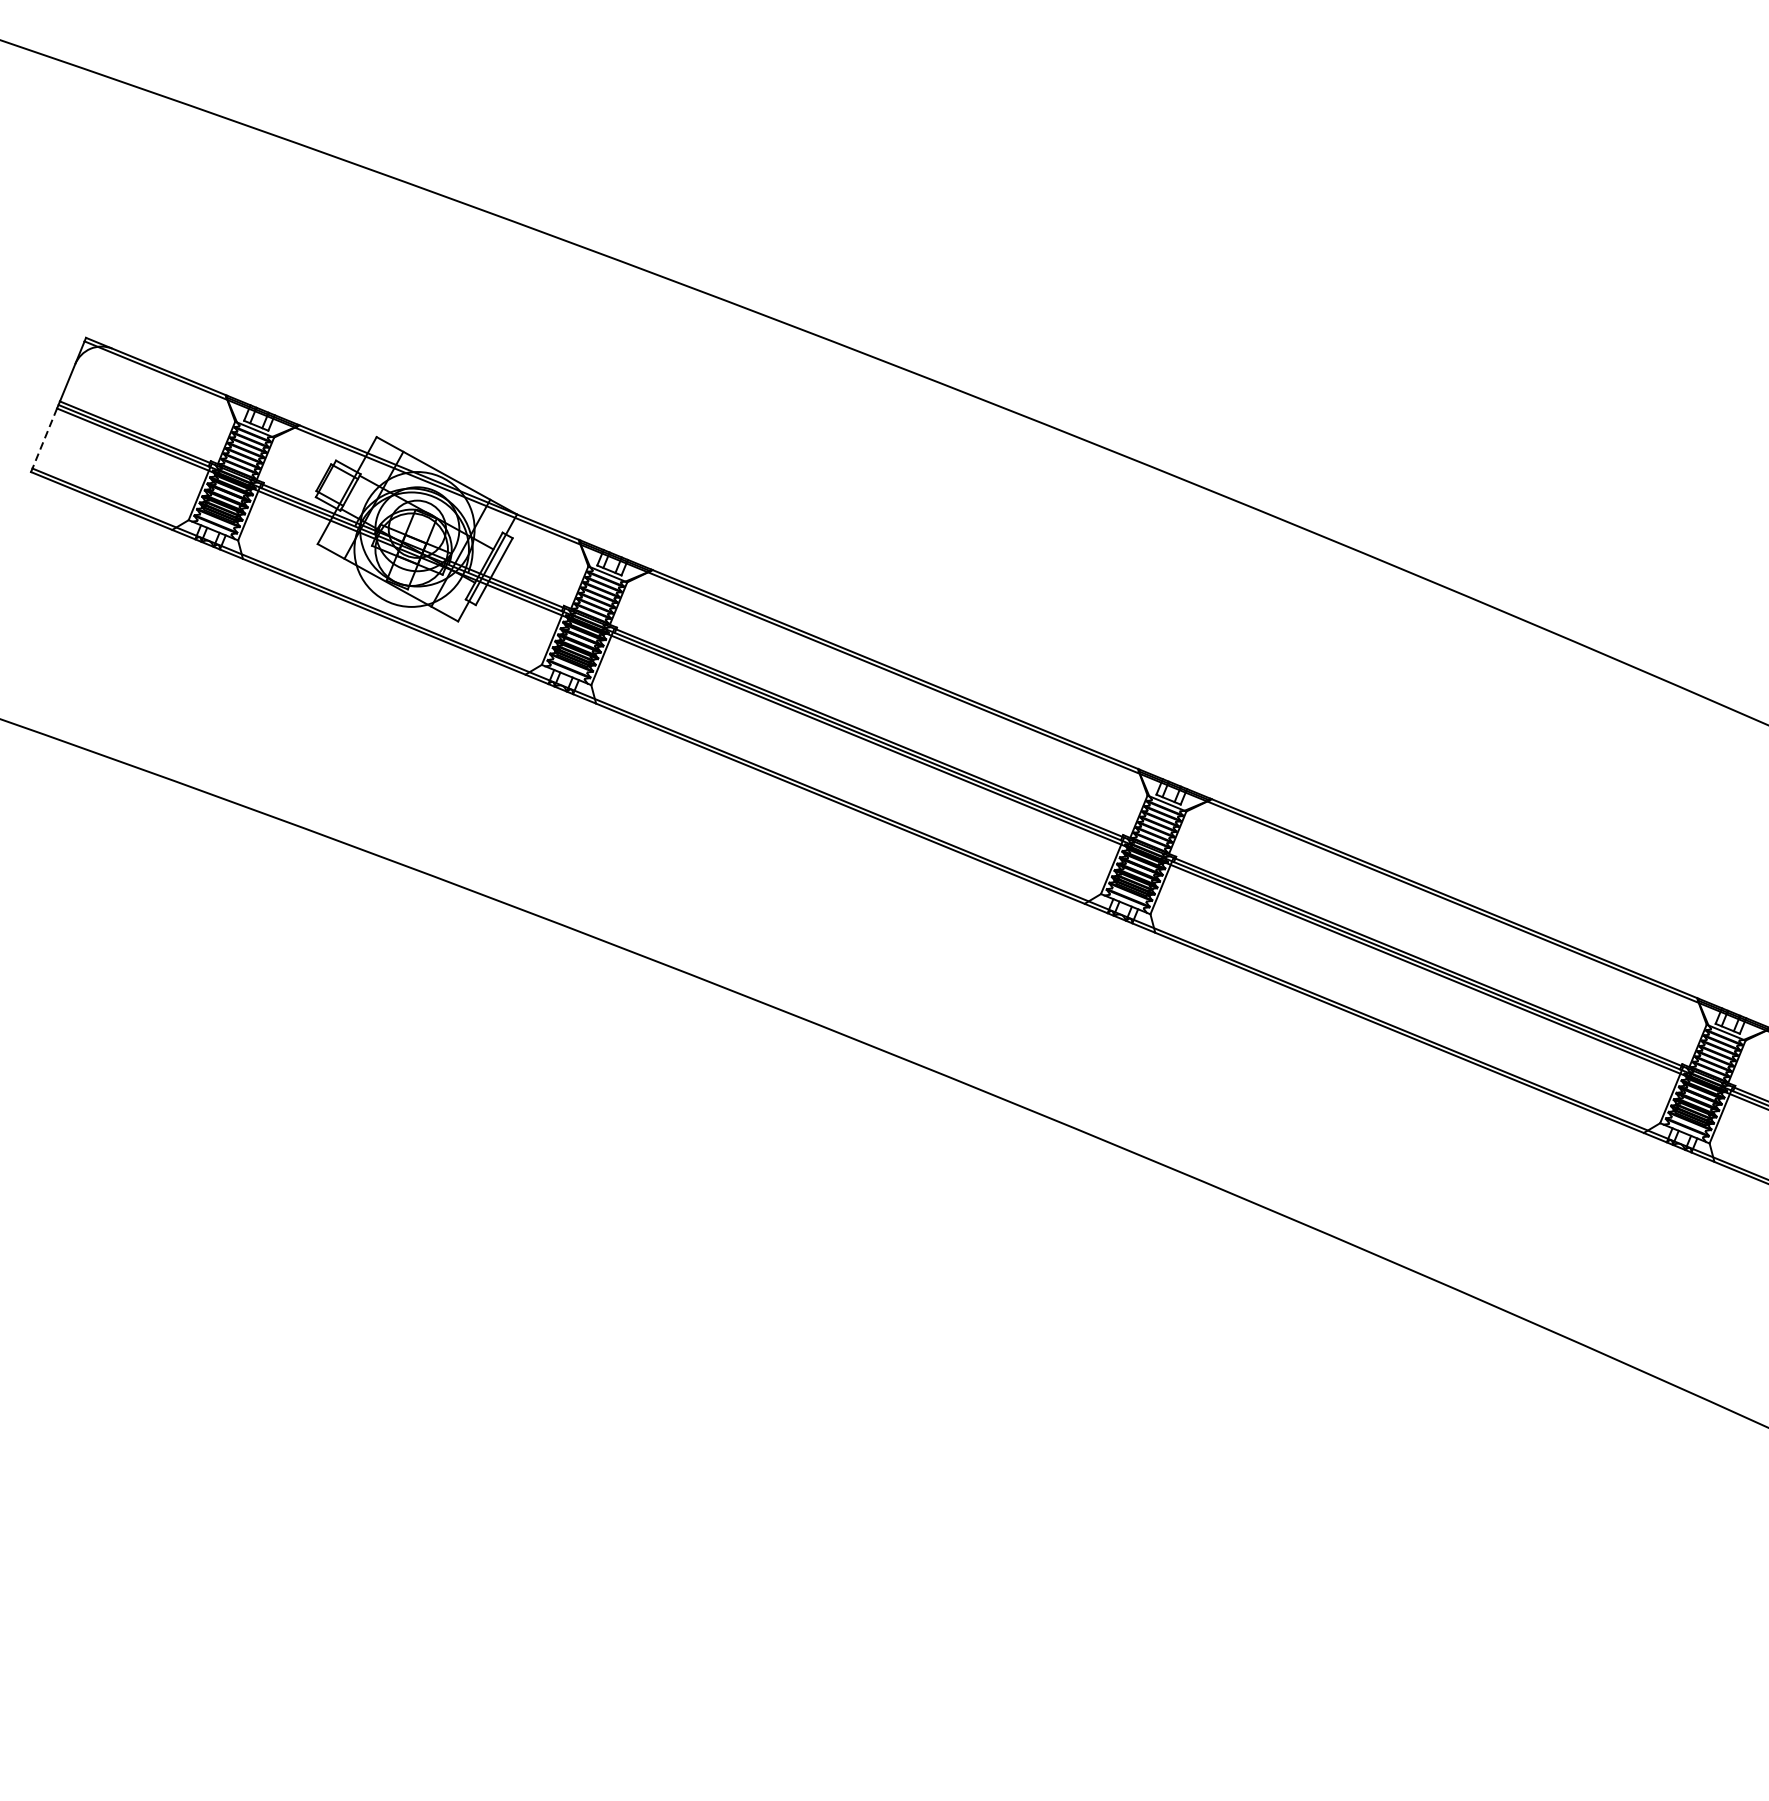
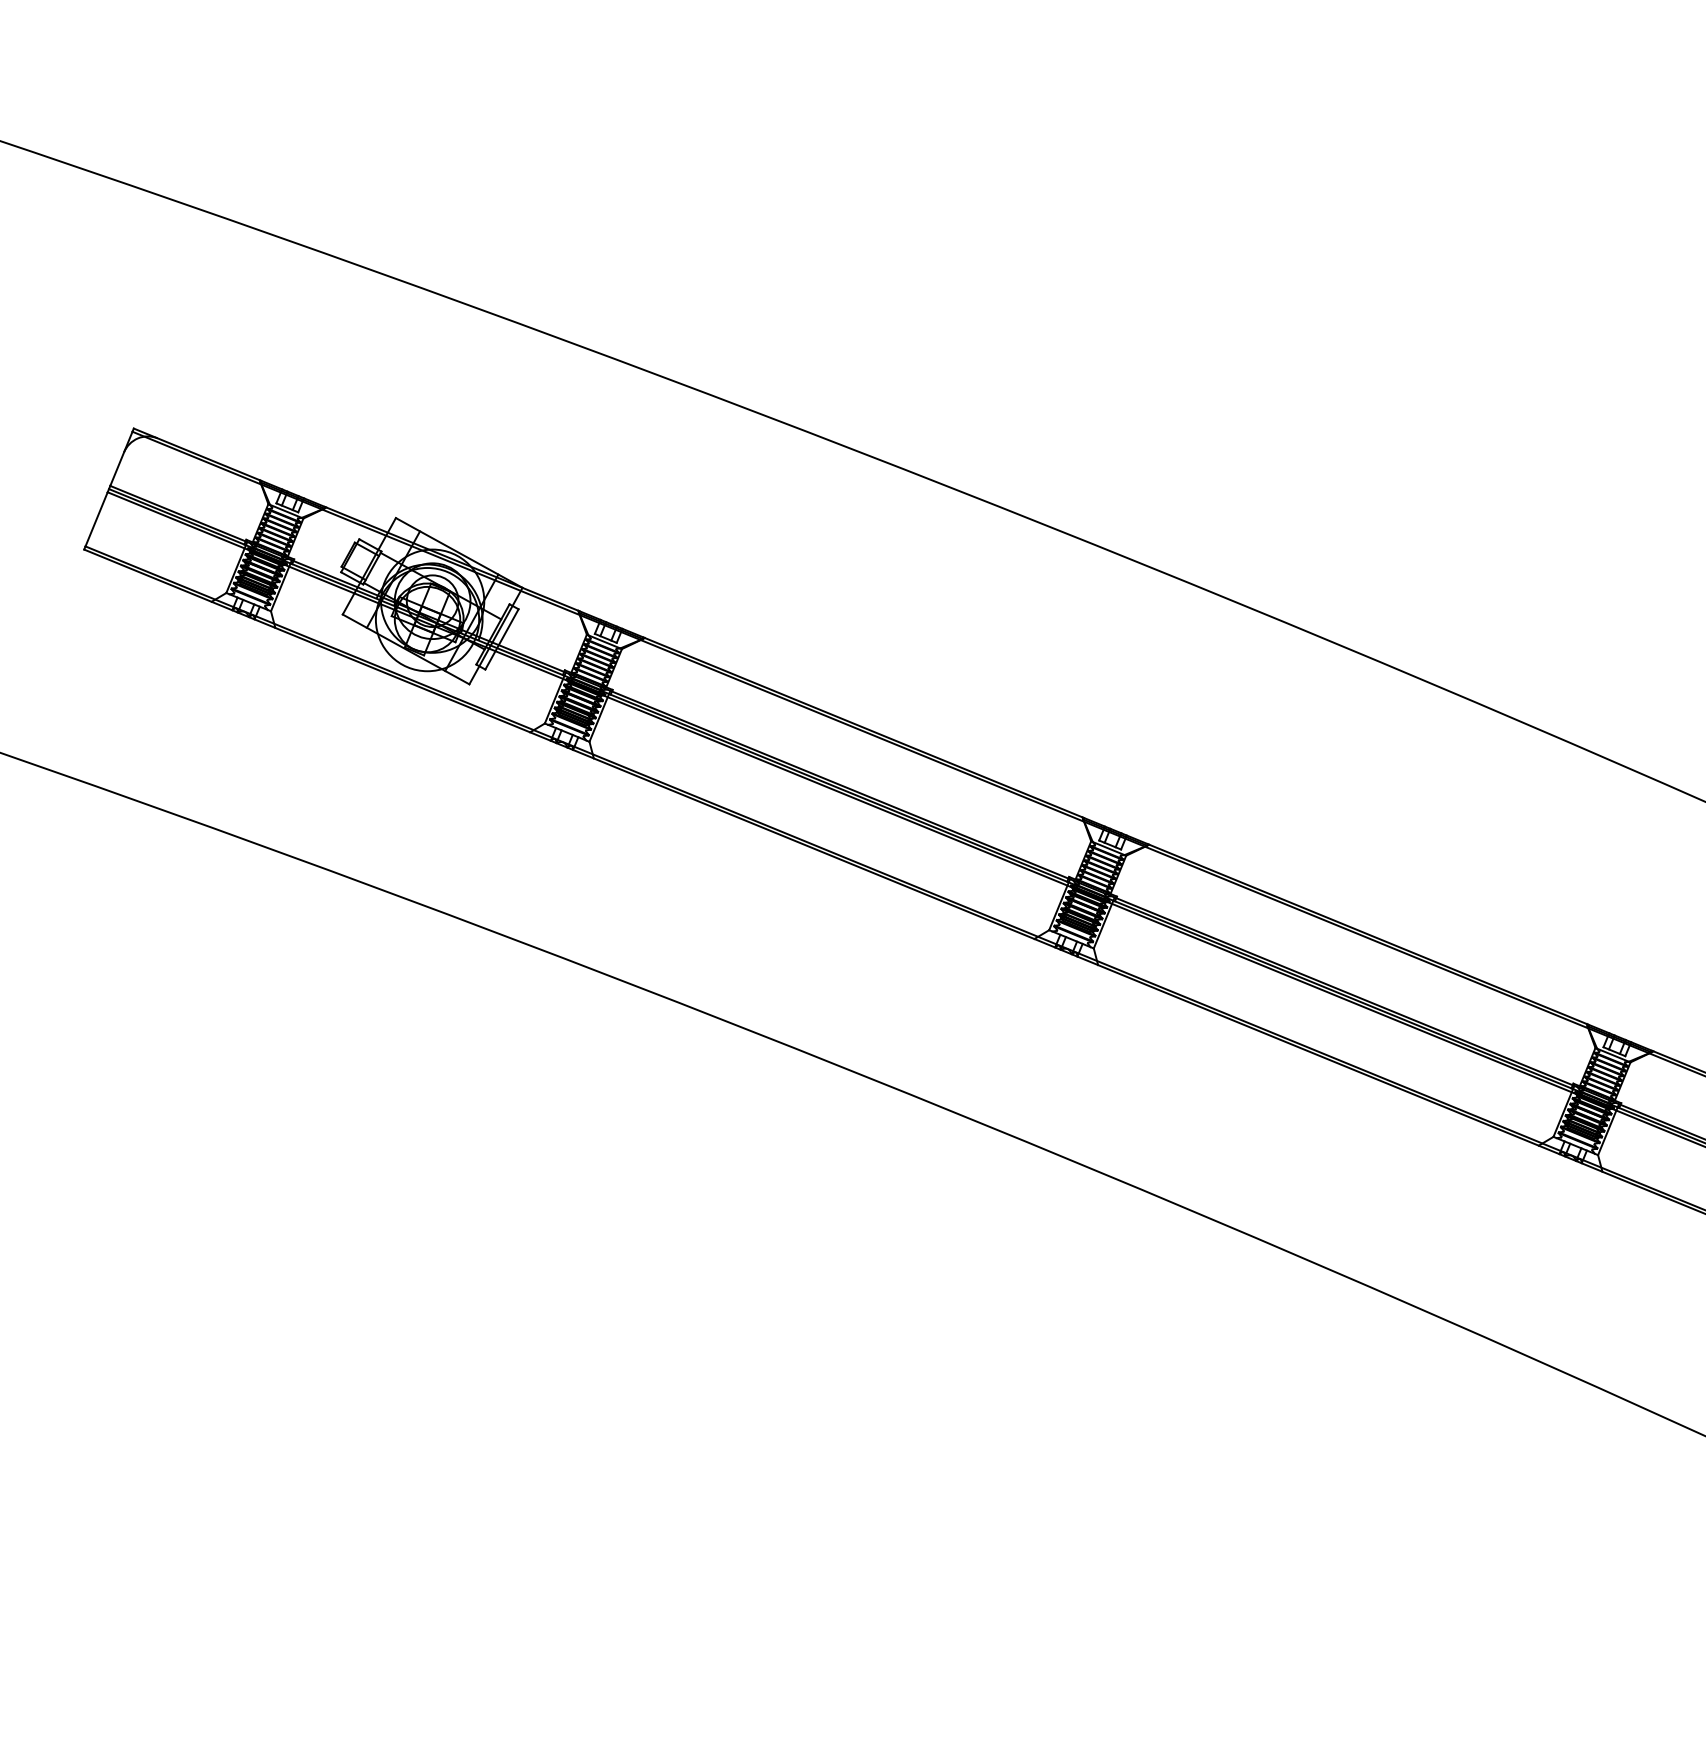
line: (44, 438) -> (96, 519), dashed -> solid

